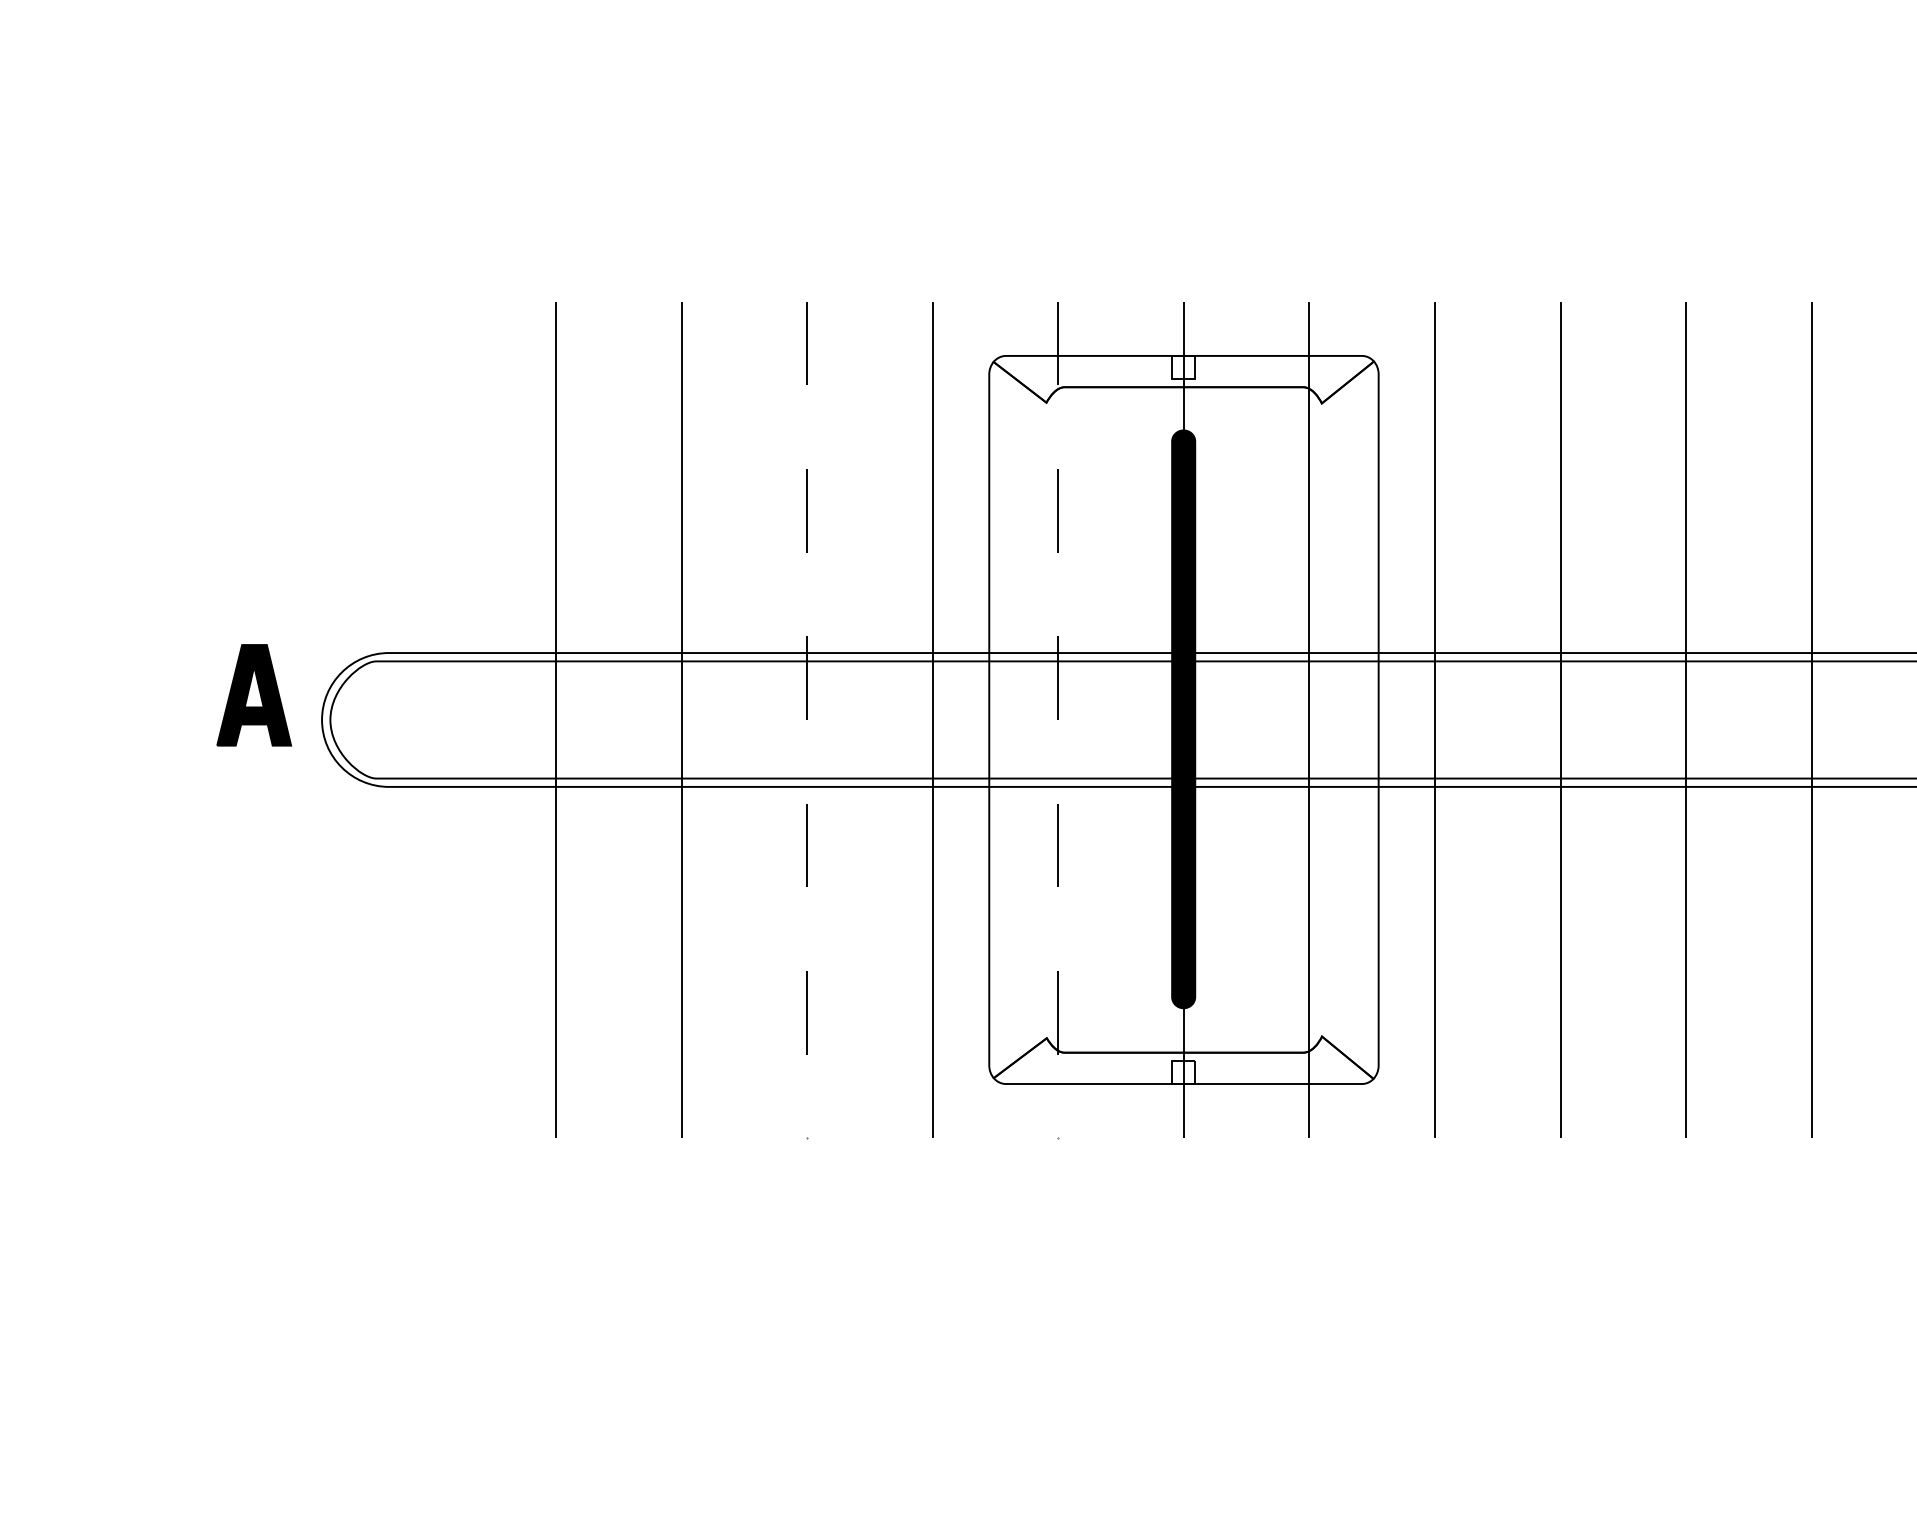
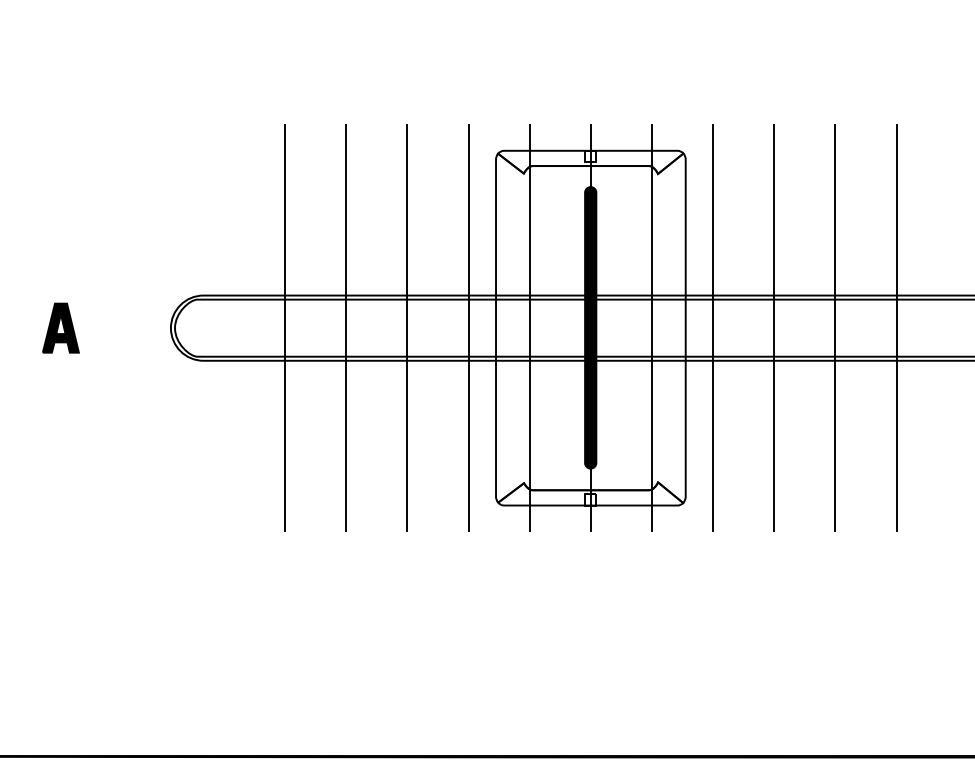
part: (253, 693) -> (60, 327), moved
line: (807, 720) -> (407, 328), dashed -> solid
line: (1058, 720) -> (529, 328), dashed -> solid

